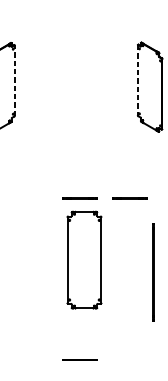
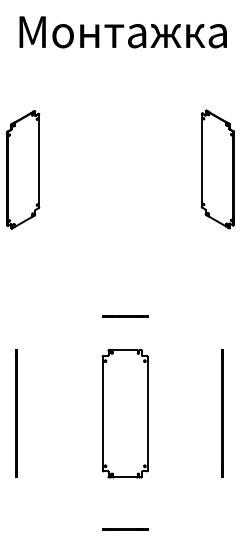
line: (14, 80) -> (39, 160), dashed -> solid
line: (137, 80) -> (201, 160), dashed -> solid
line: (130, 198) -> (191, 316), removed
part: (83, 260) -> (124, 413), moved

